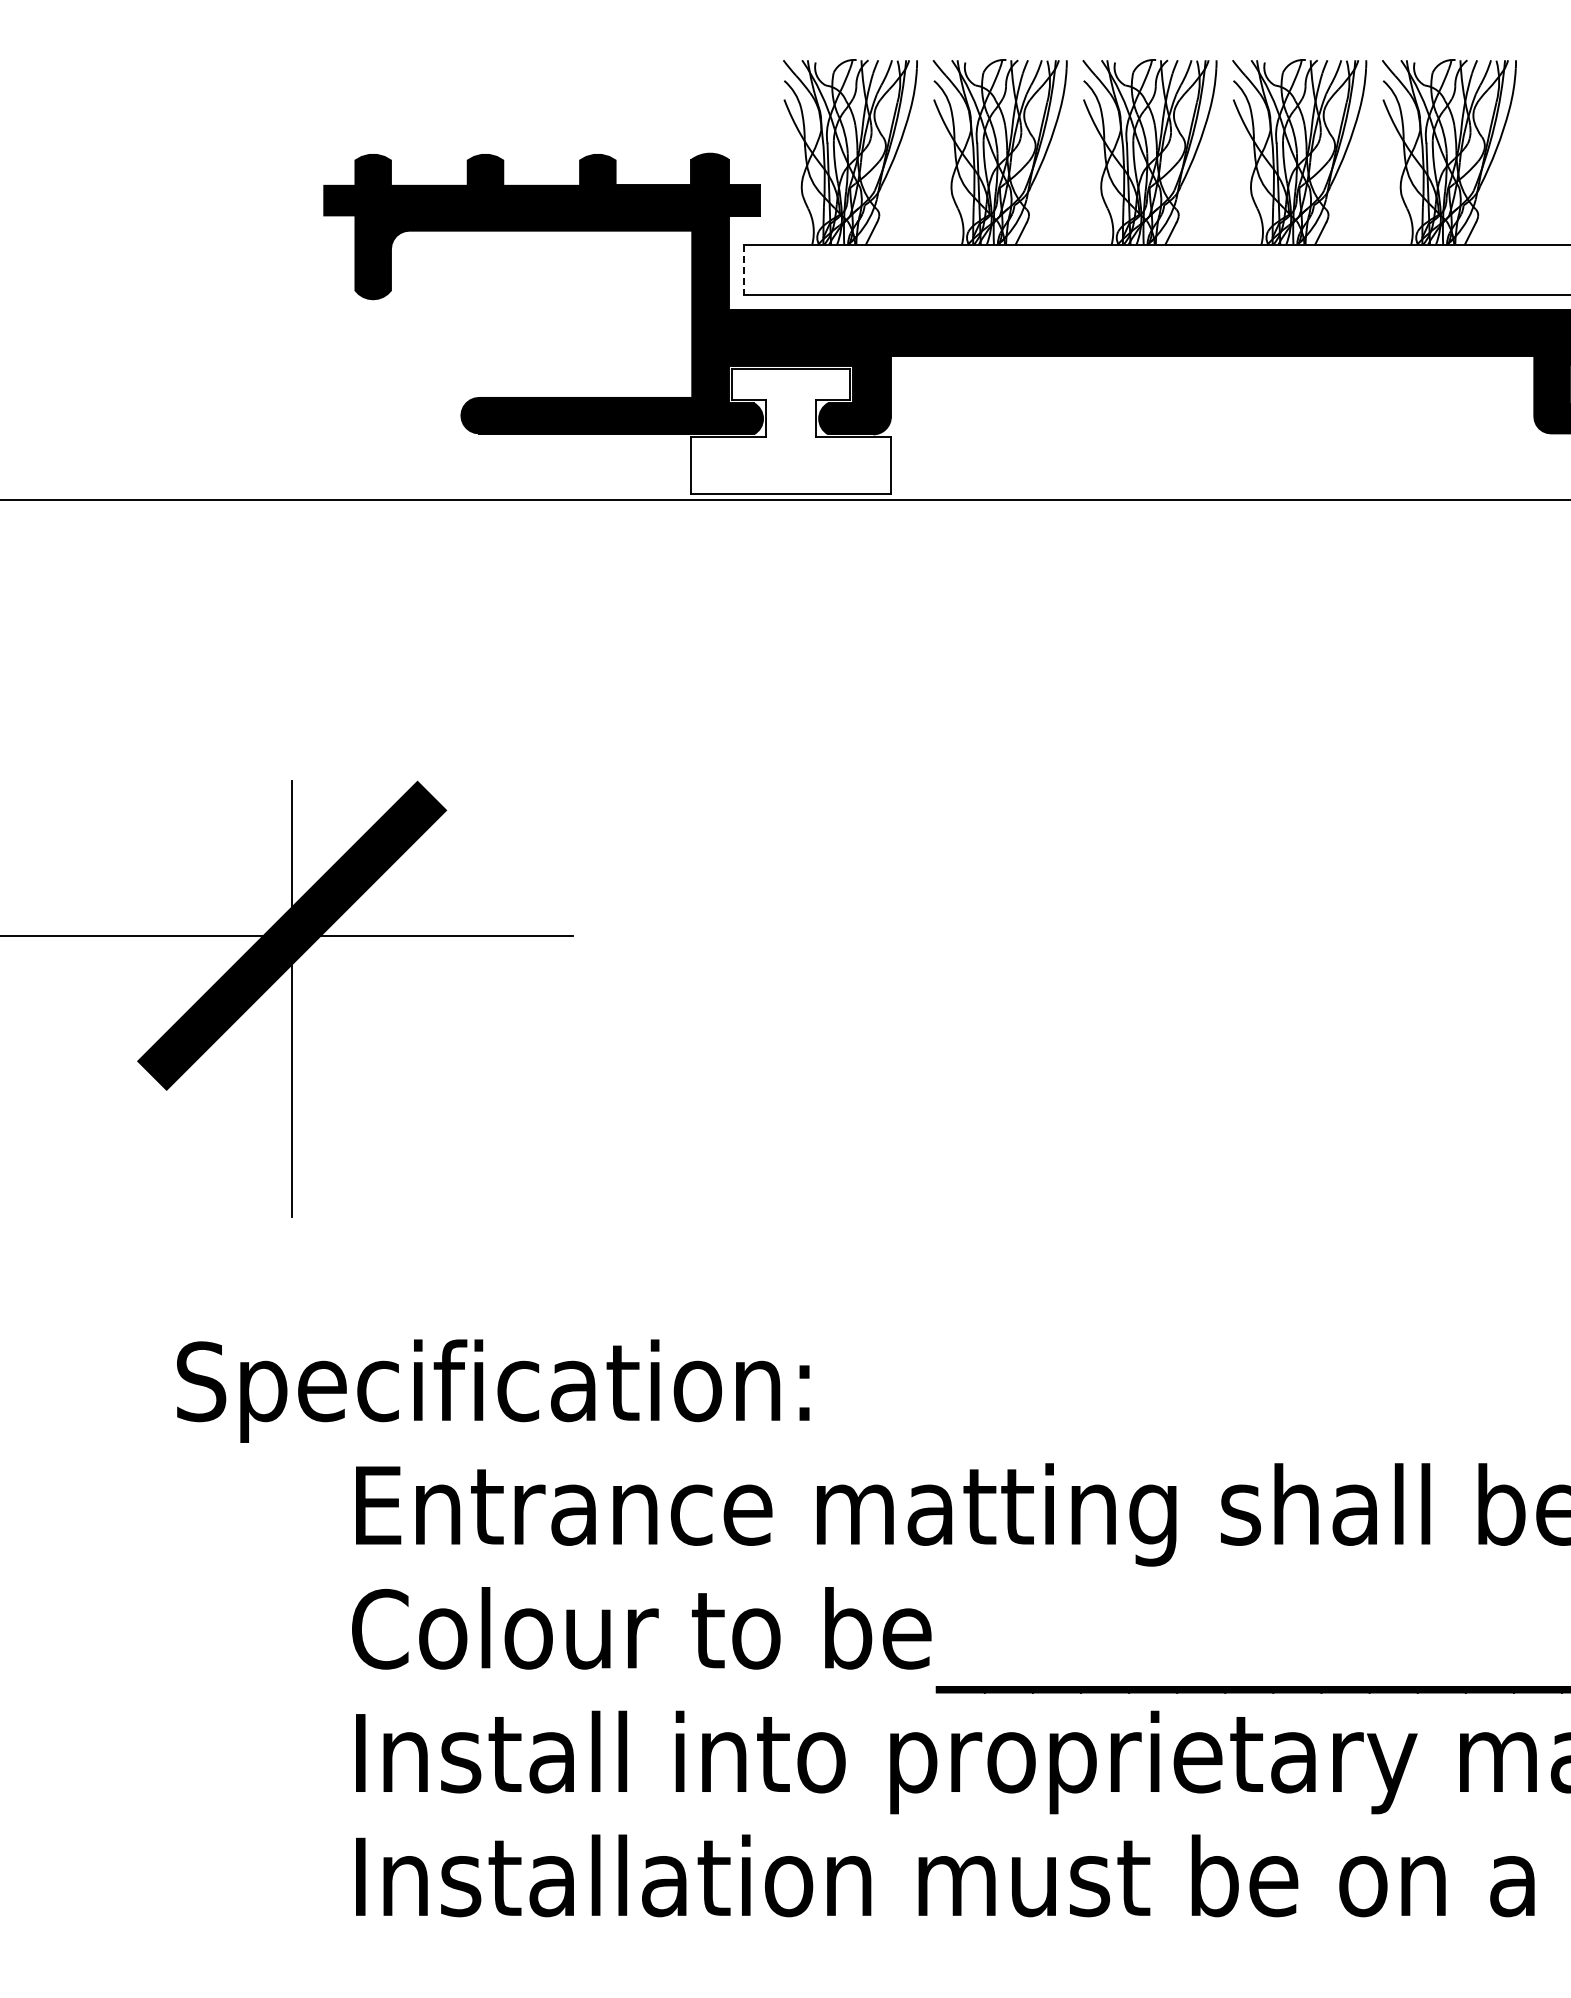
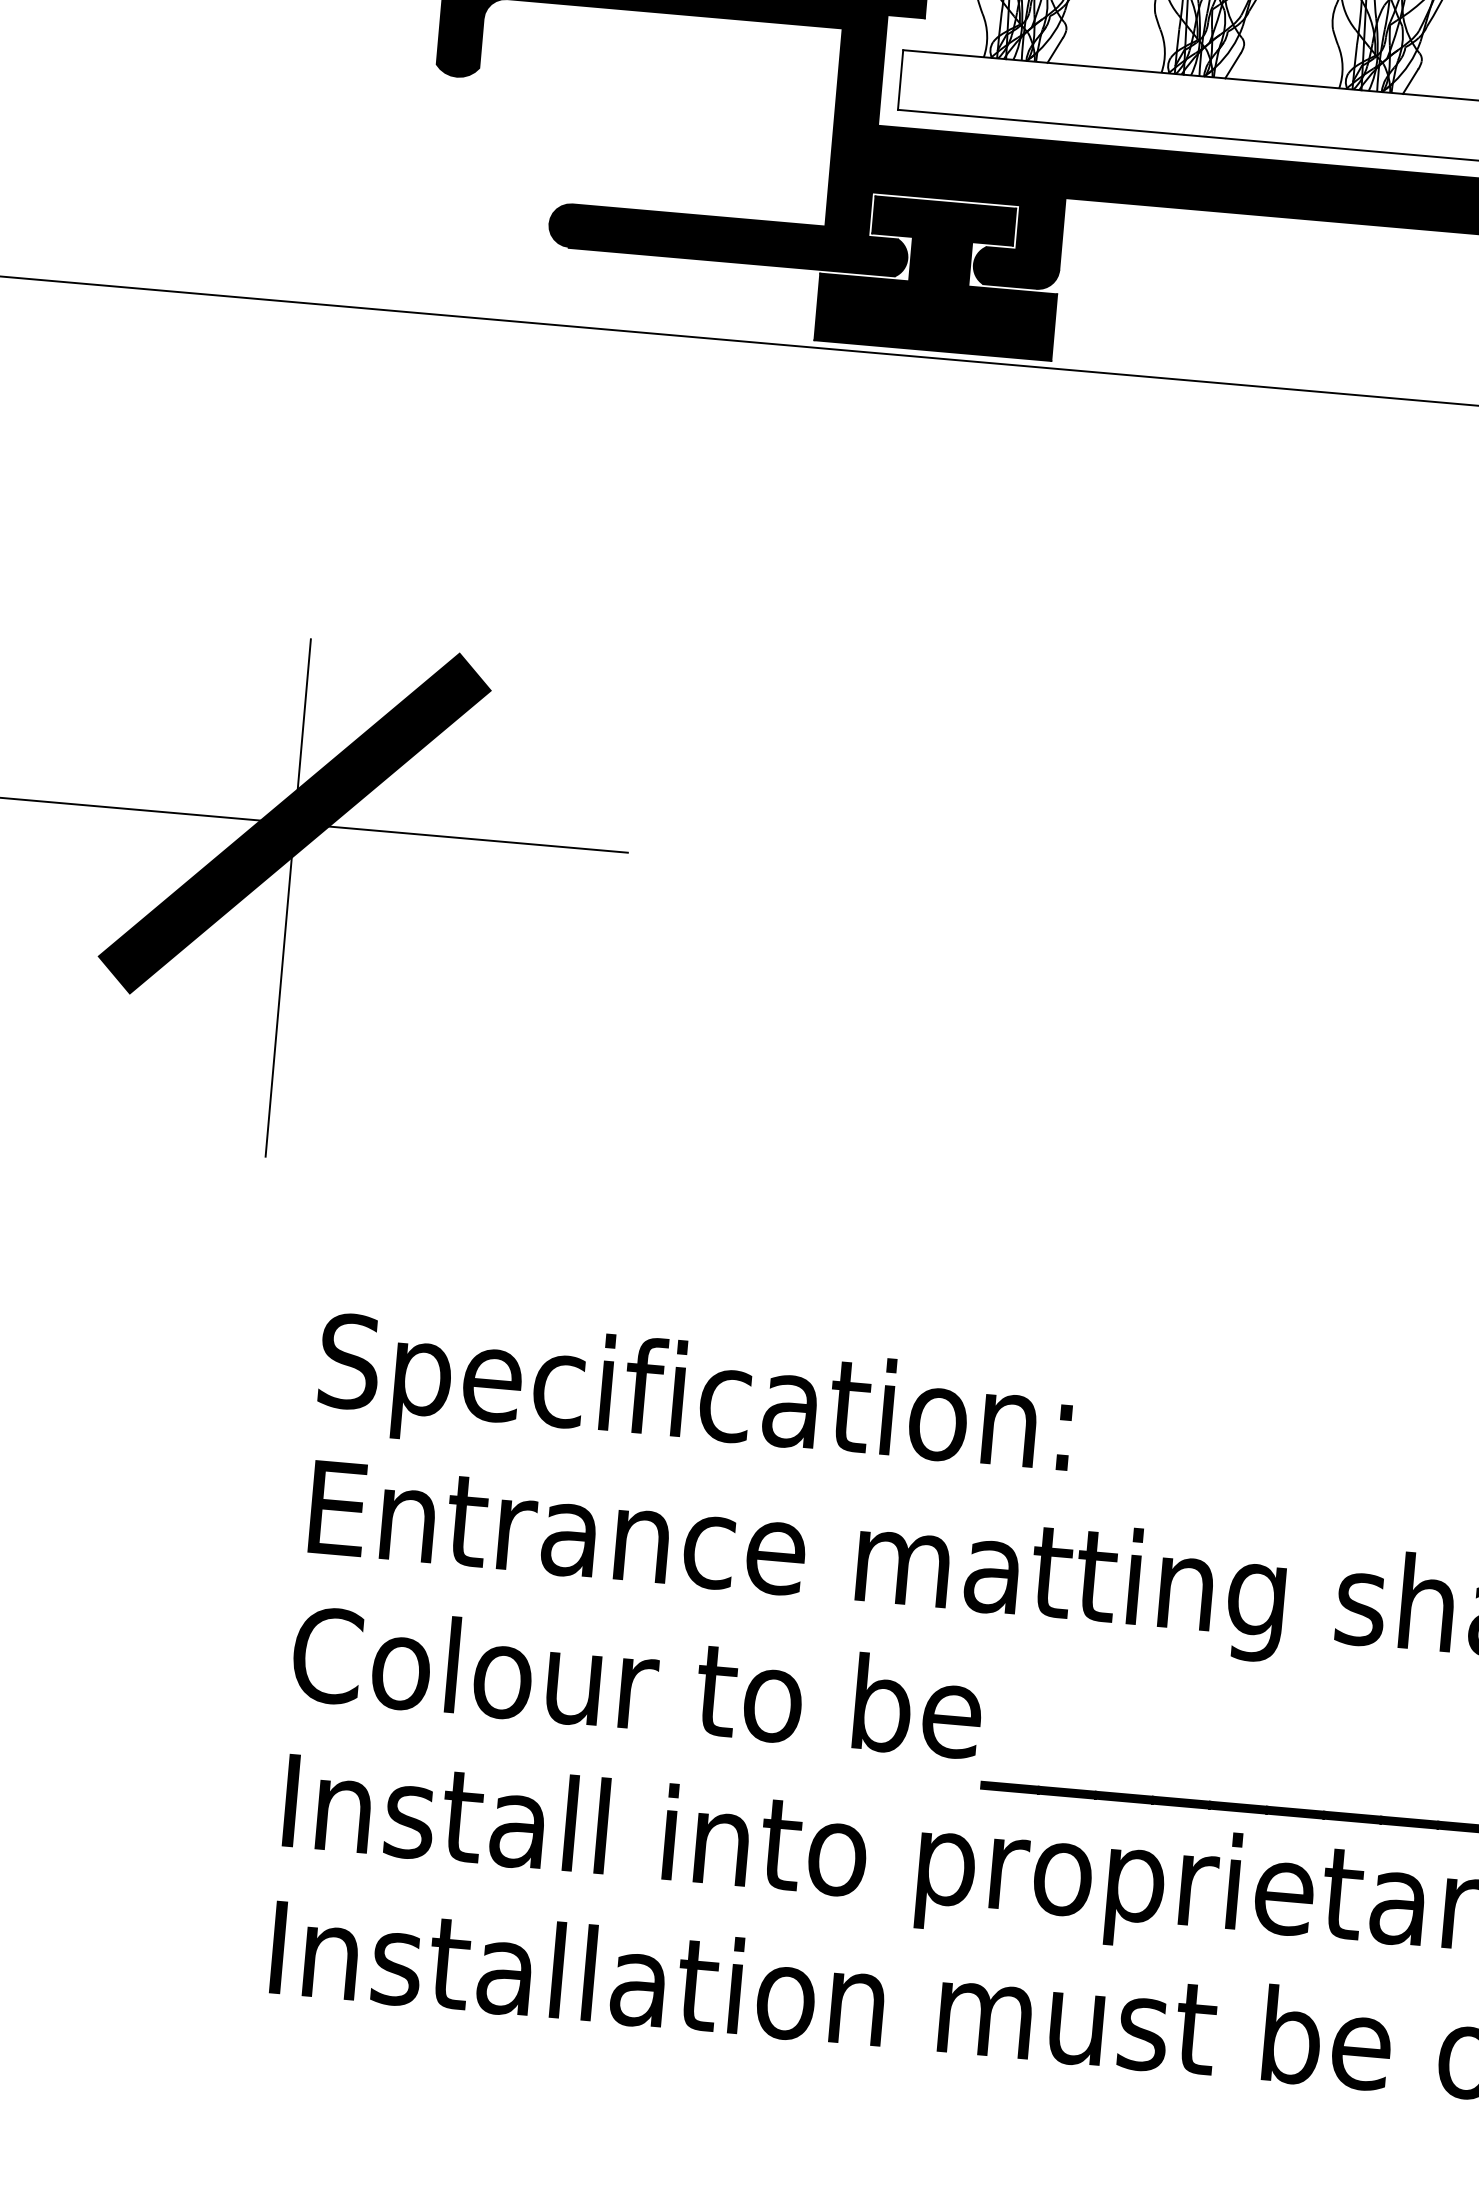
line: (744, 270) -> (900, 80), dashed -> solid
fill: (790, 430) -> (938, 275), added
text: (493, 1390) -> (695, 1402), moved

